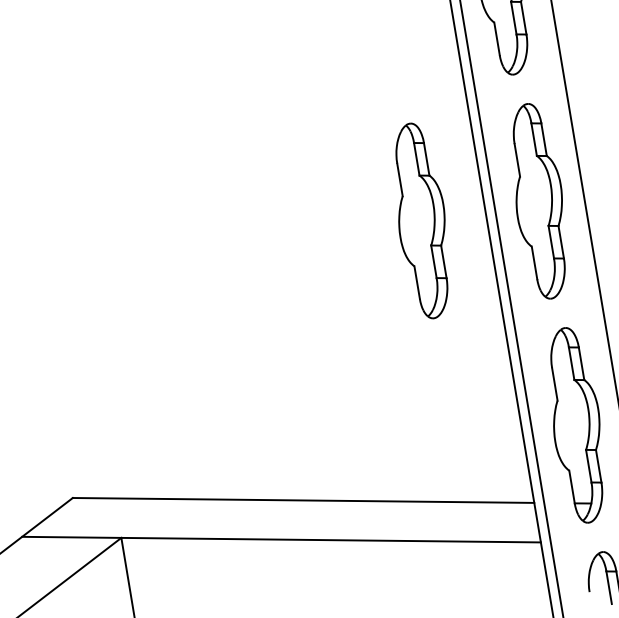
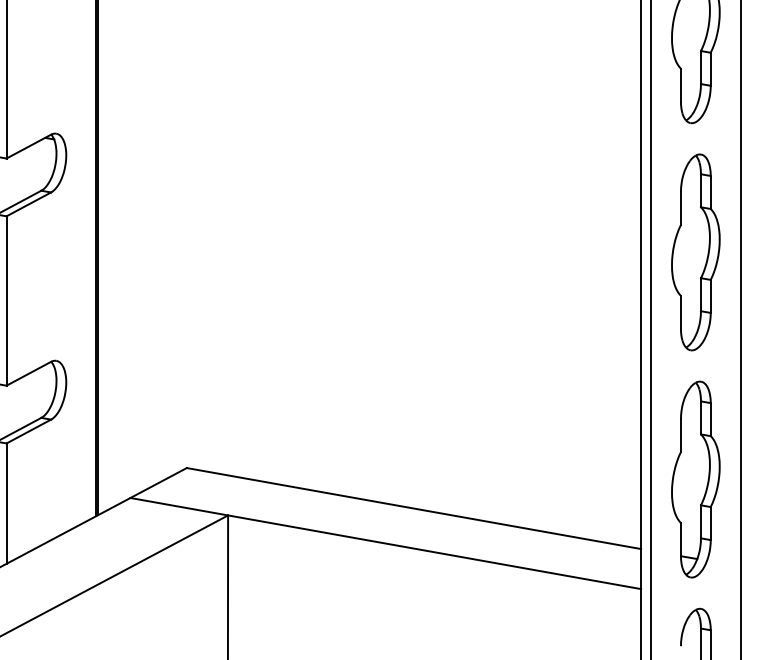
part: (421, 221) -> (576, 252), removed

